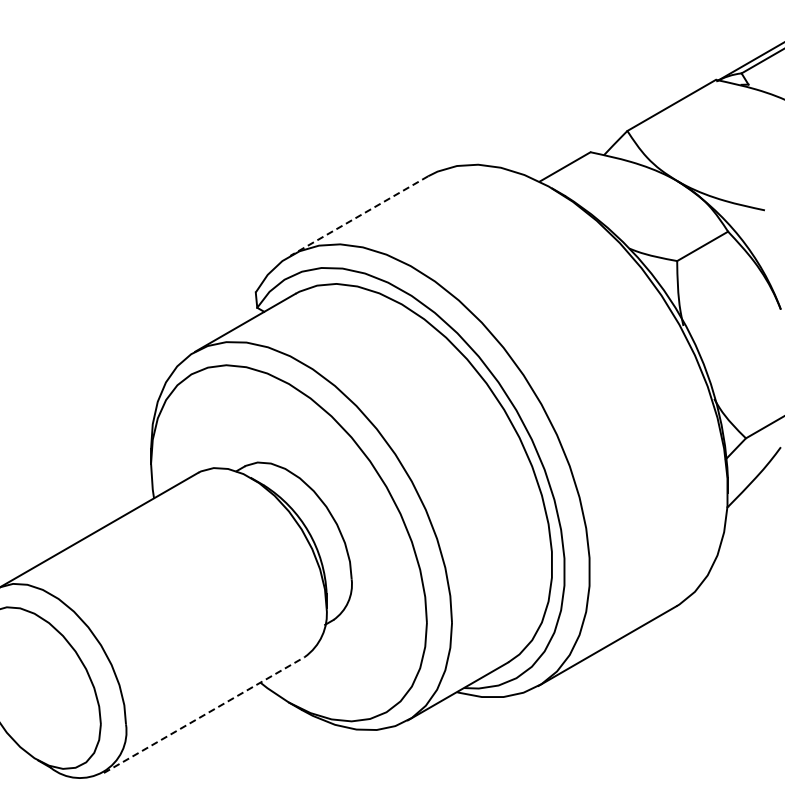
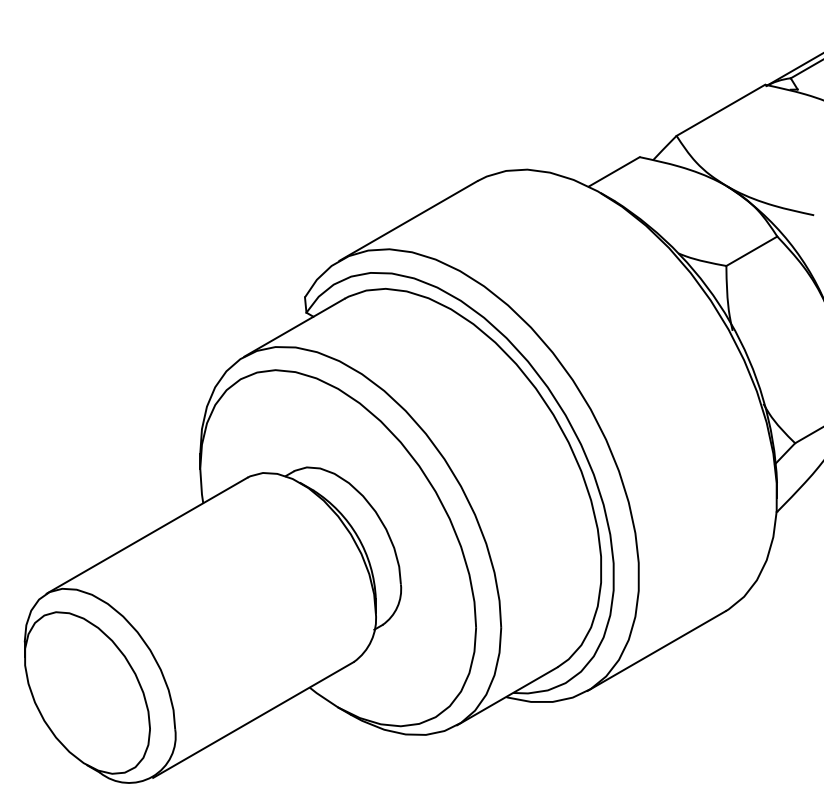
line: (359, 215) -> (408, 220), dashed -> solid
line: (204, 715) -> (253, 720), dashed -> solid

